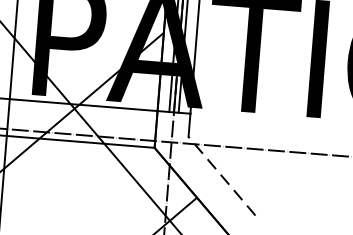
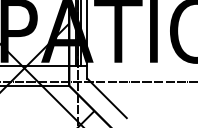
line: (222, 176) -> (107, 98), dashed -> solid

